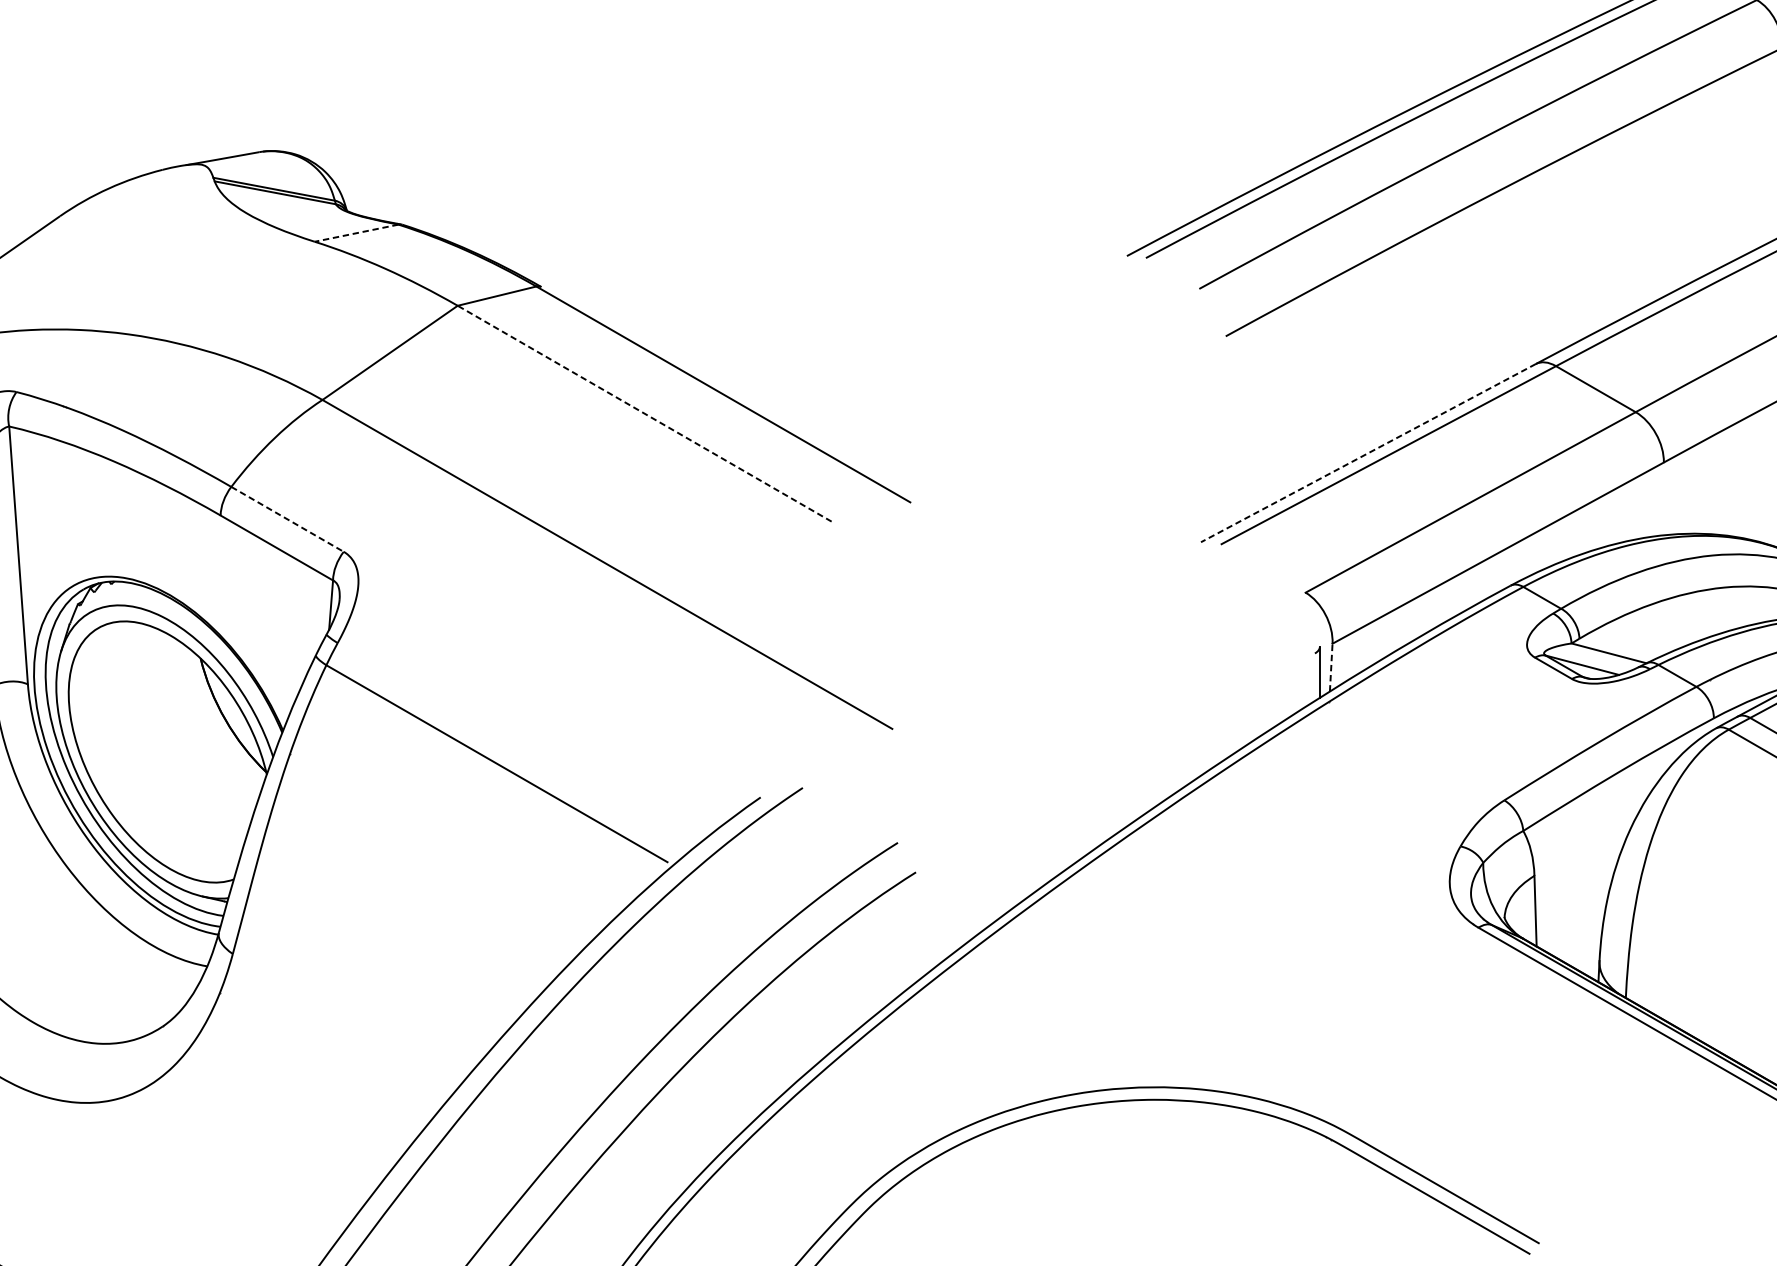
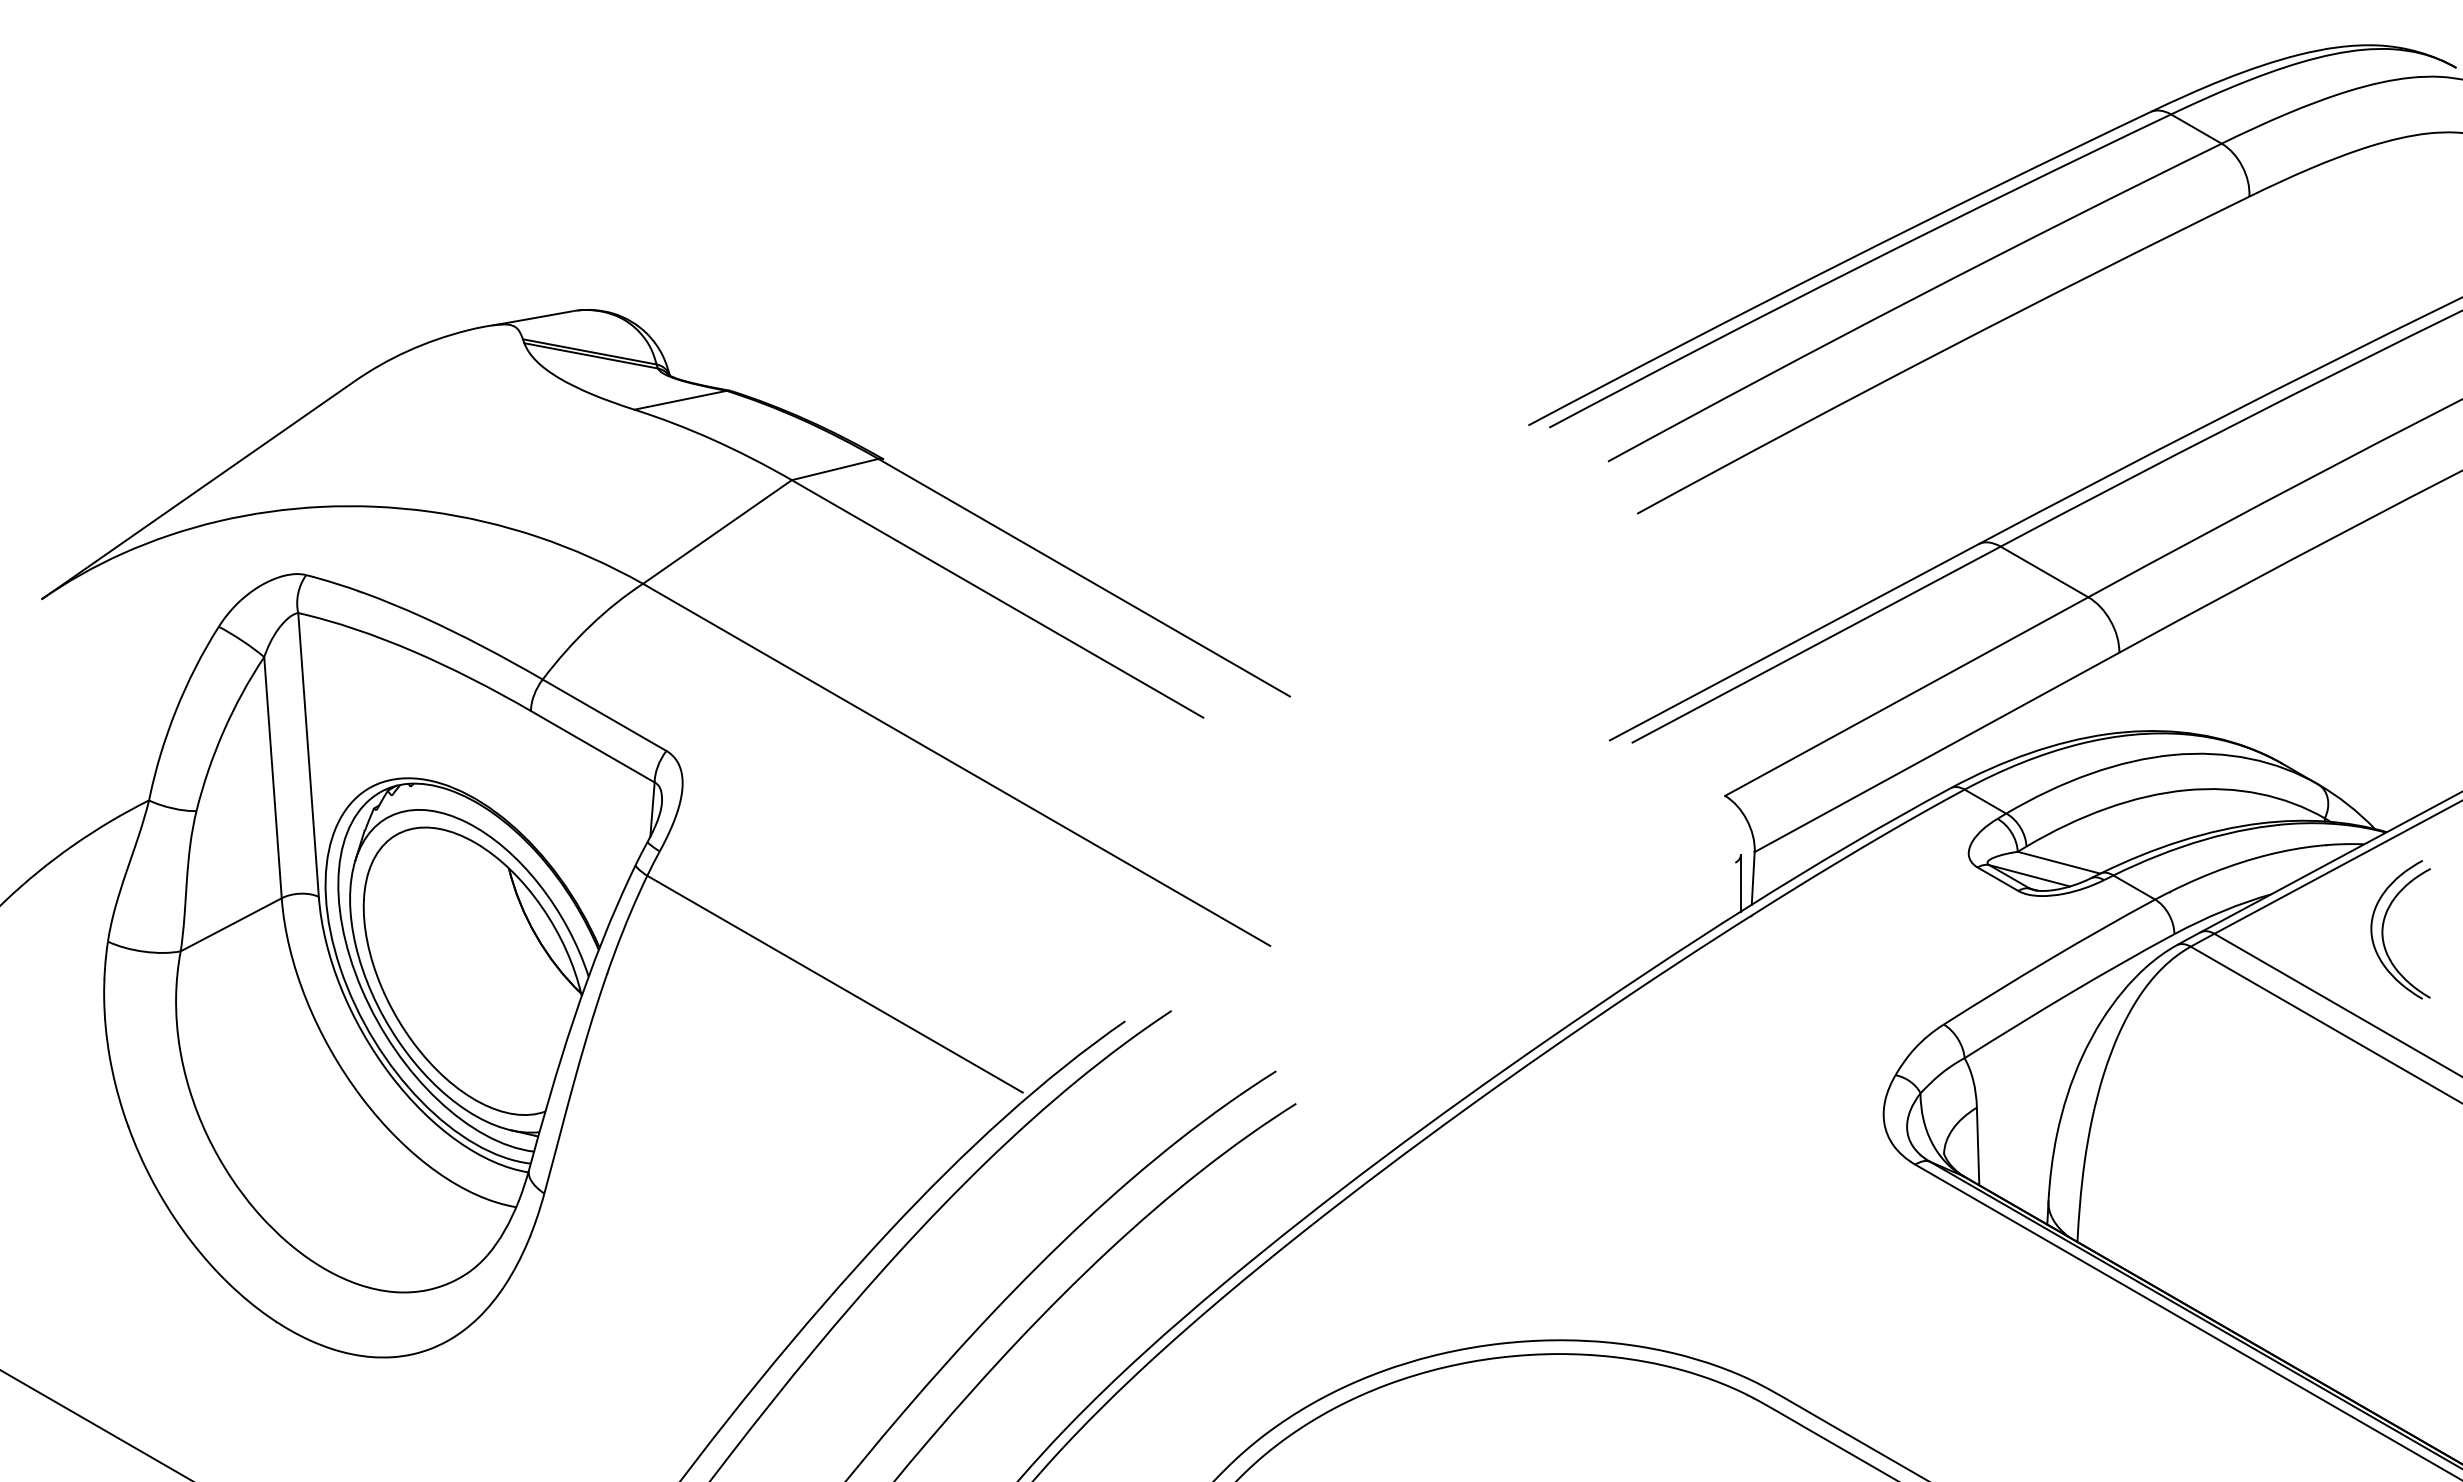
line: (356, 233) -> (680, 400), dashed -> solid
line: (644, 413) -> (997, 598), dashed -> solid
line: (1368, 453) -> (1794, 642), dashed -> solid
line: (288, 519) -> (605, 715), dashed -> solid
line: (1331, 666) -> (1753, 877), dashed -> solid

